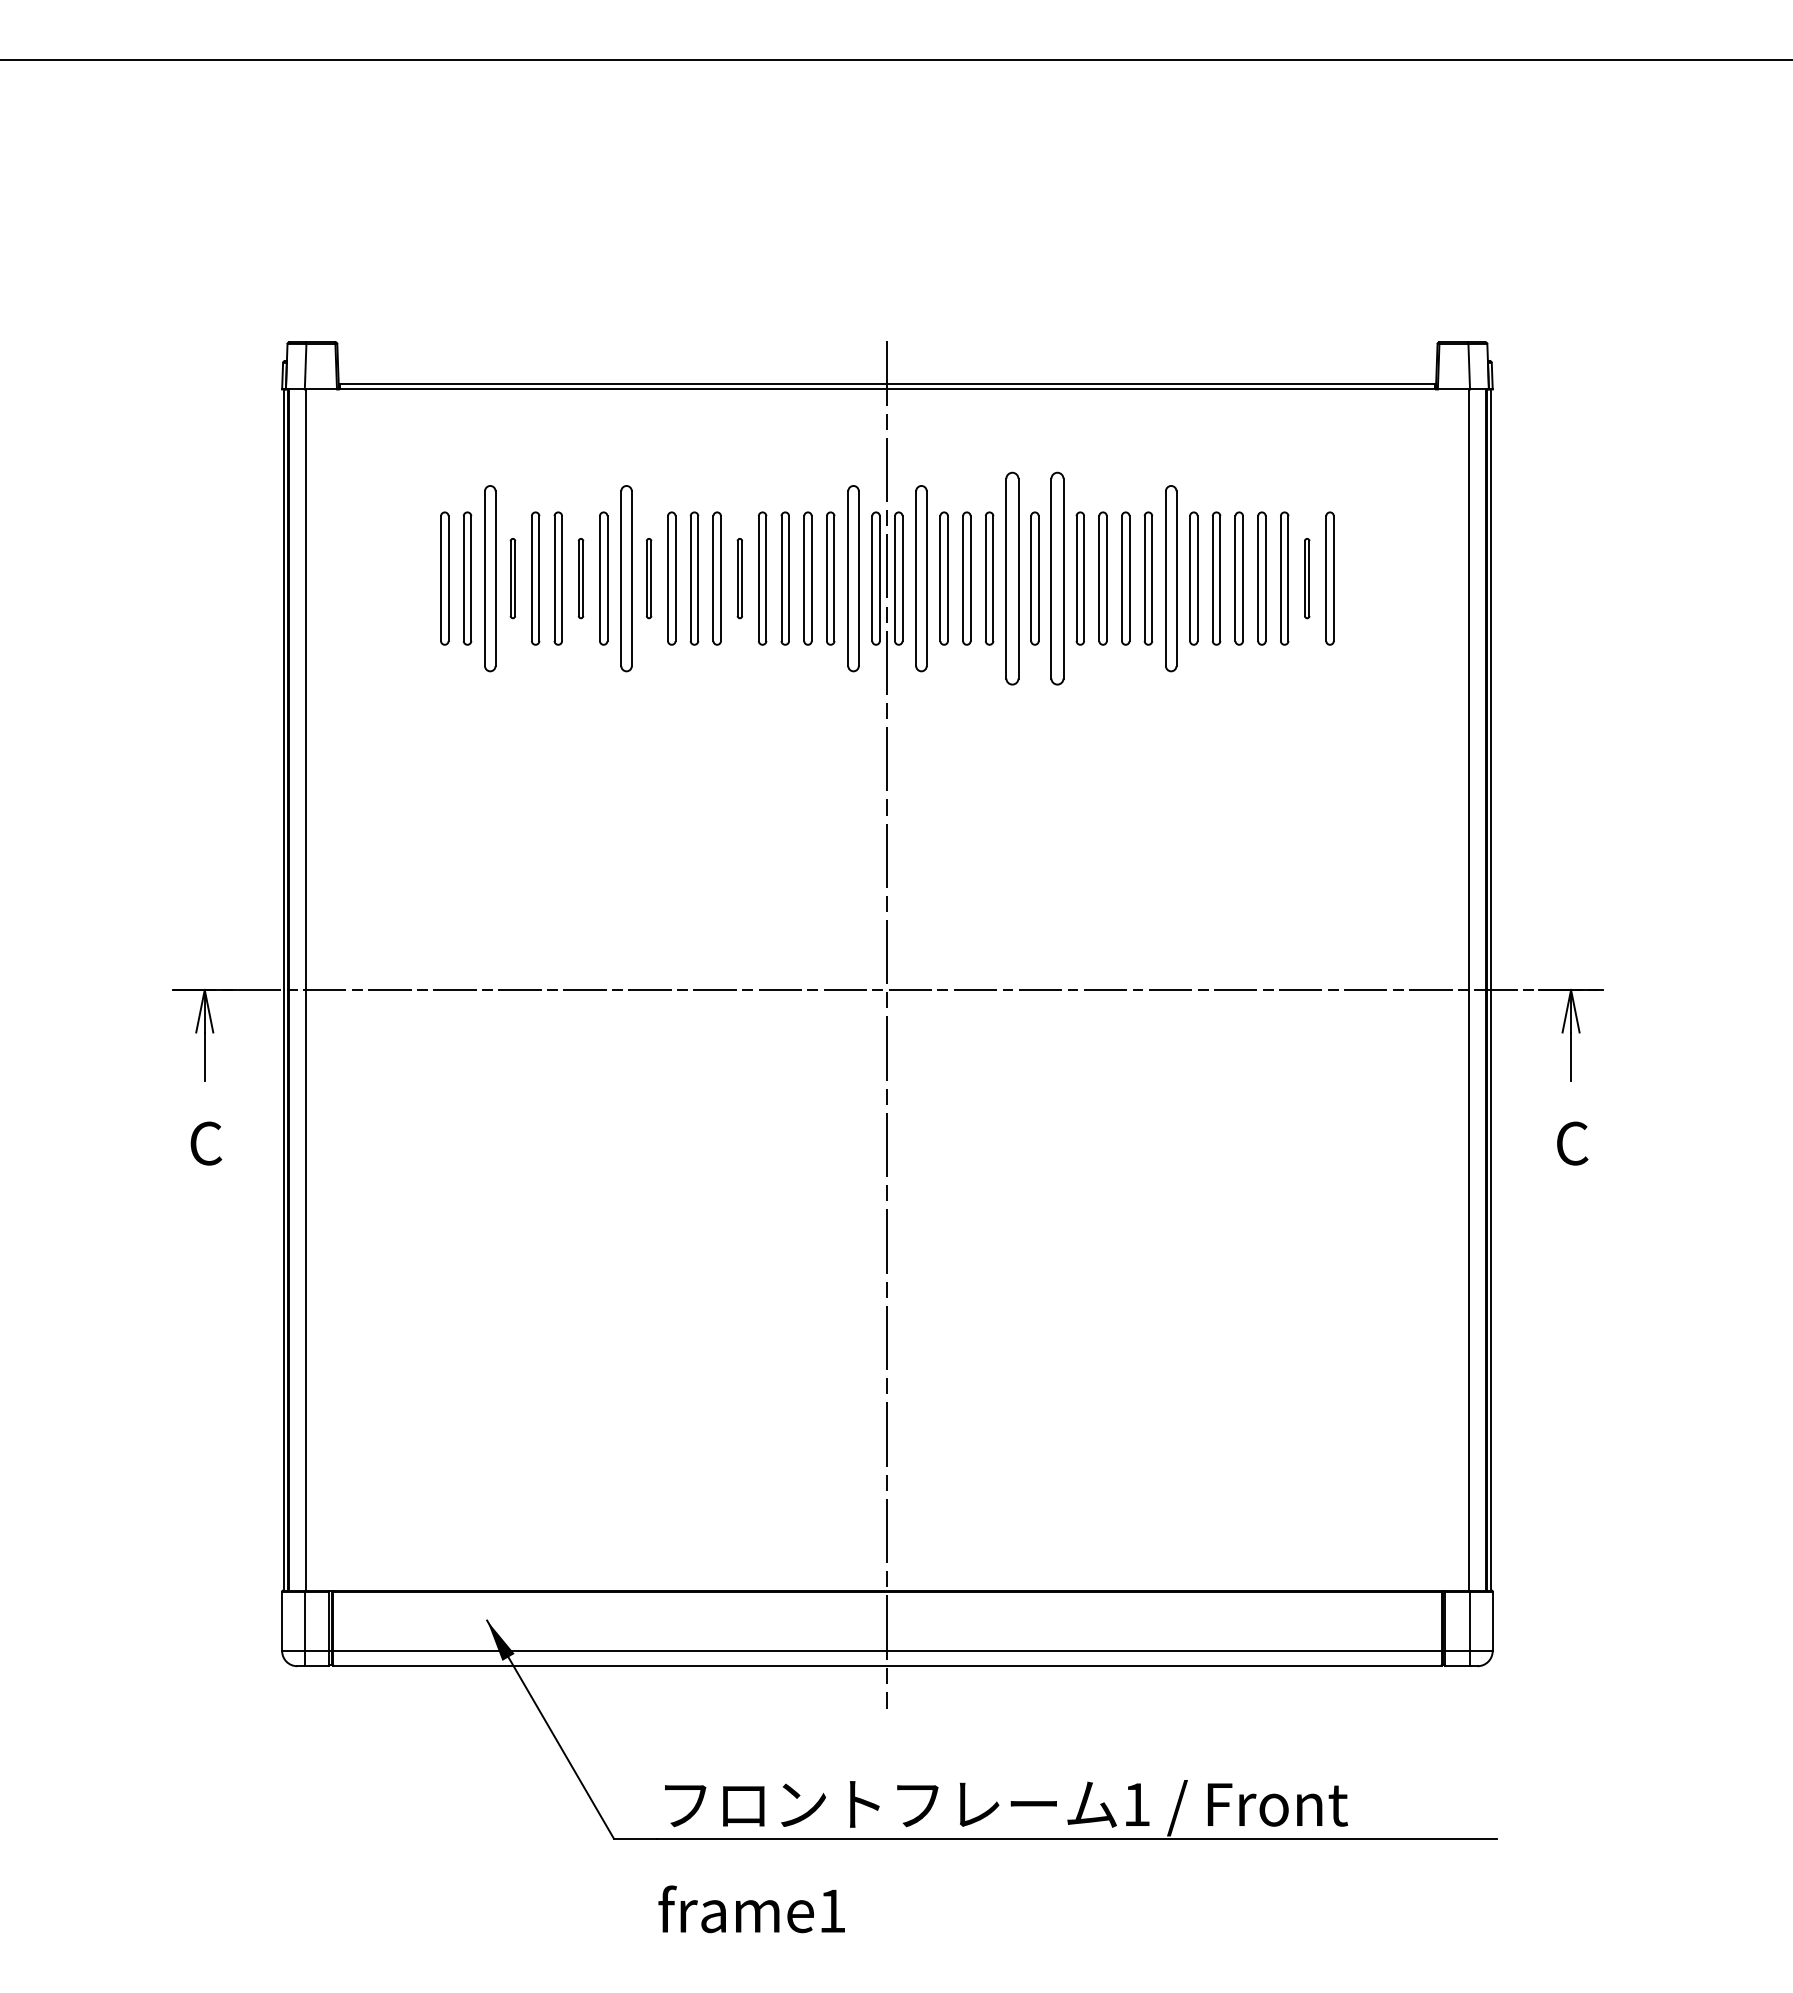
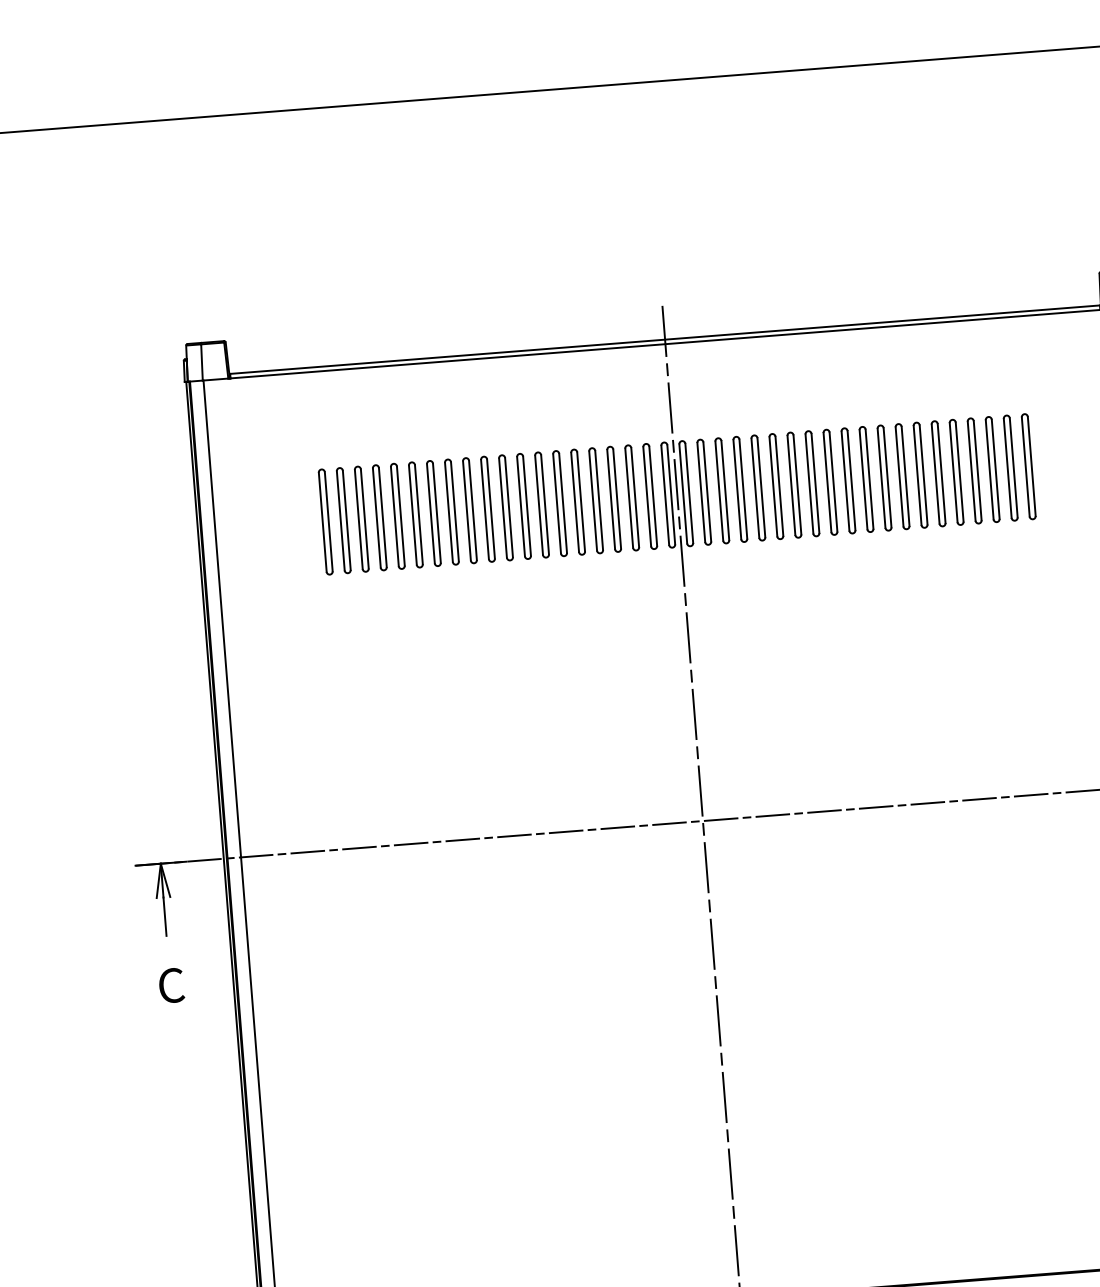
part: (489, 578) -> (361, 519), size x0.71
part: (512, 578) -> (379, 517), size x1.67
part: (580, 578) -> (433, 513), size x1.67
part: (625, 578) -> (469, 510), size x0.71
part: (648, 578) -> (487, 509), size x1.67
part: (739, 578) -> (559, 503), size x1.67
part: (852, 578) -> (649, 496), size x0.71
part: (921, 578) -> (704, 492), size x0.71
part: (1011, 578) -> (775, 486), size x0.62
part: (1057, 578) -> (812, 483), size x0.62
part: (1170, 578) -> (902, 476), size x0.71
part: (1306, 578) -> (1010, 468), size x1.67

